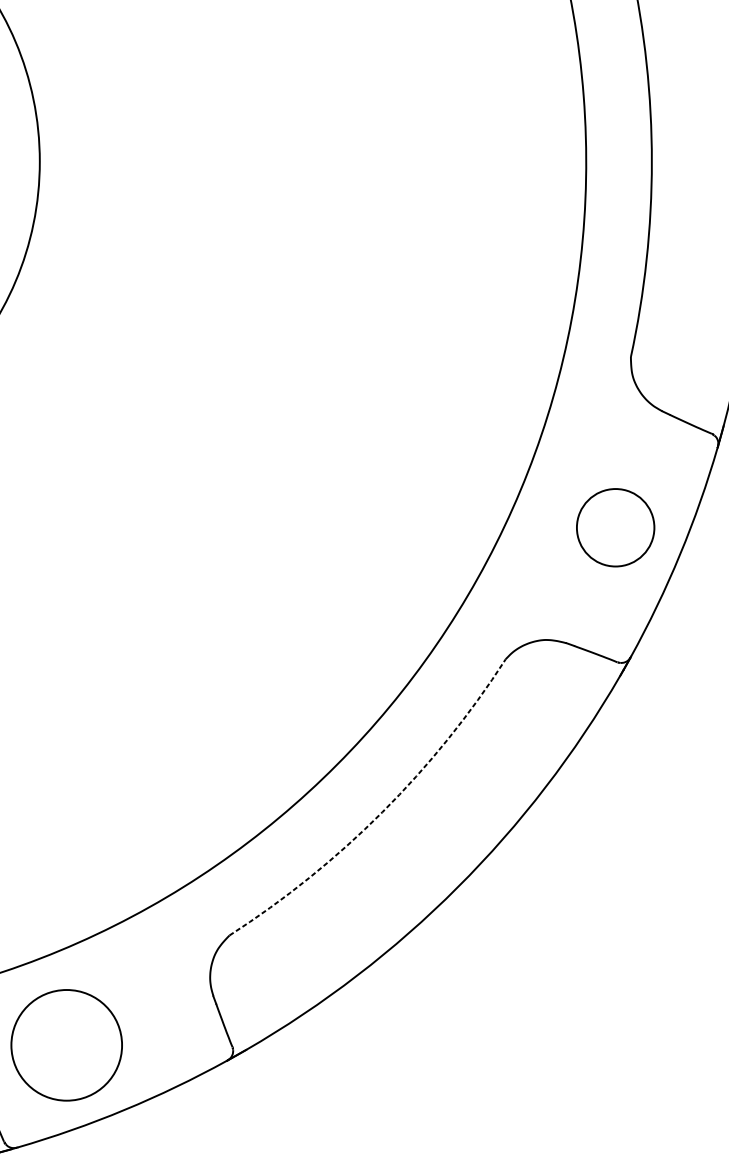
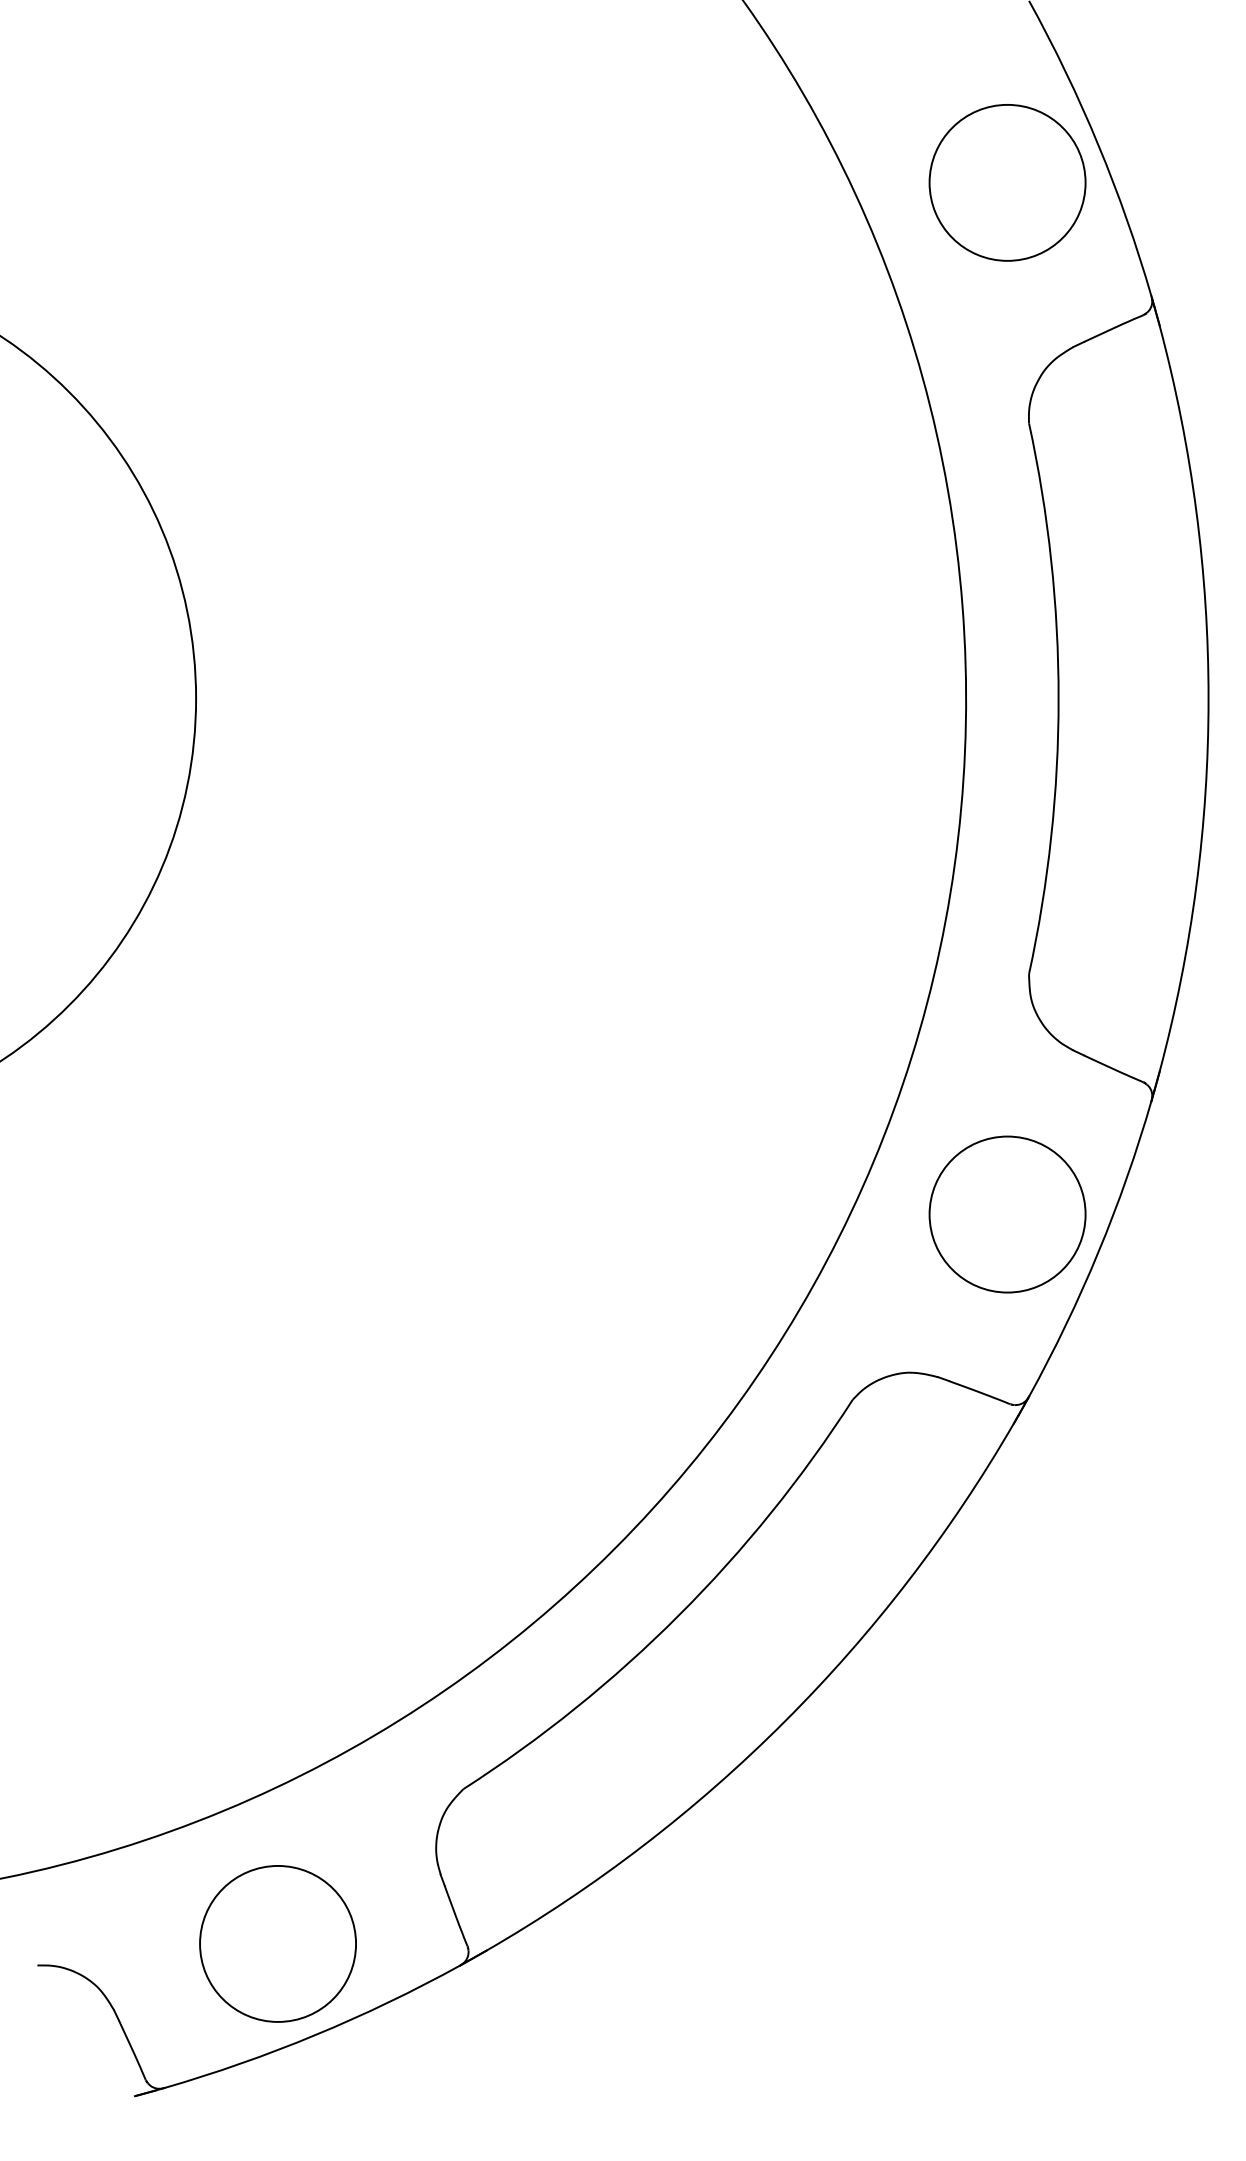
circle: (615, 527) -> (1007, 1214), size x1.43
arc: (382, 812) -> (678, 1615), dashed -> solid
circle: (66, 1045) -> (277, 1943), moved

